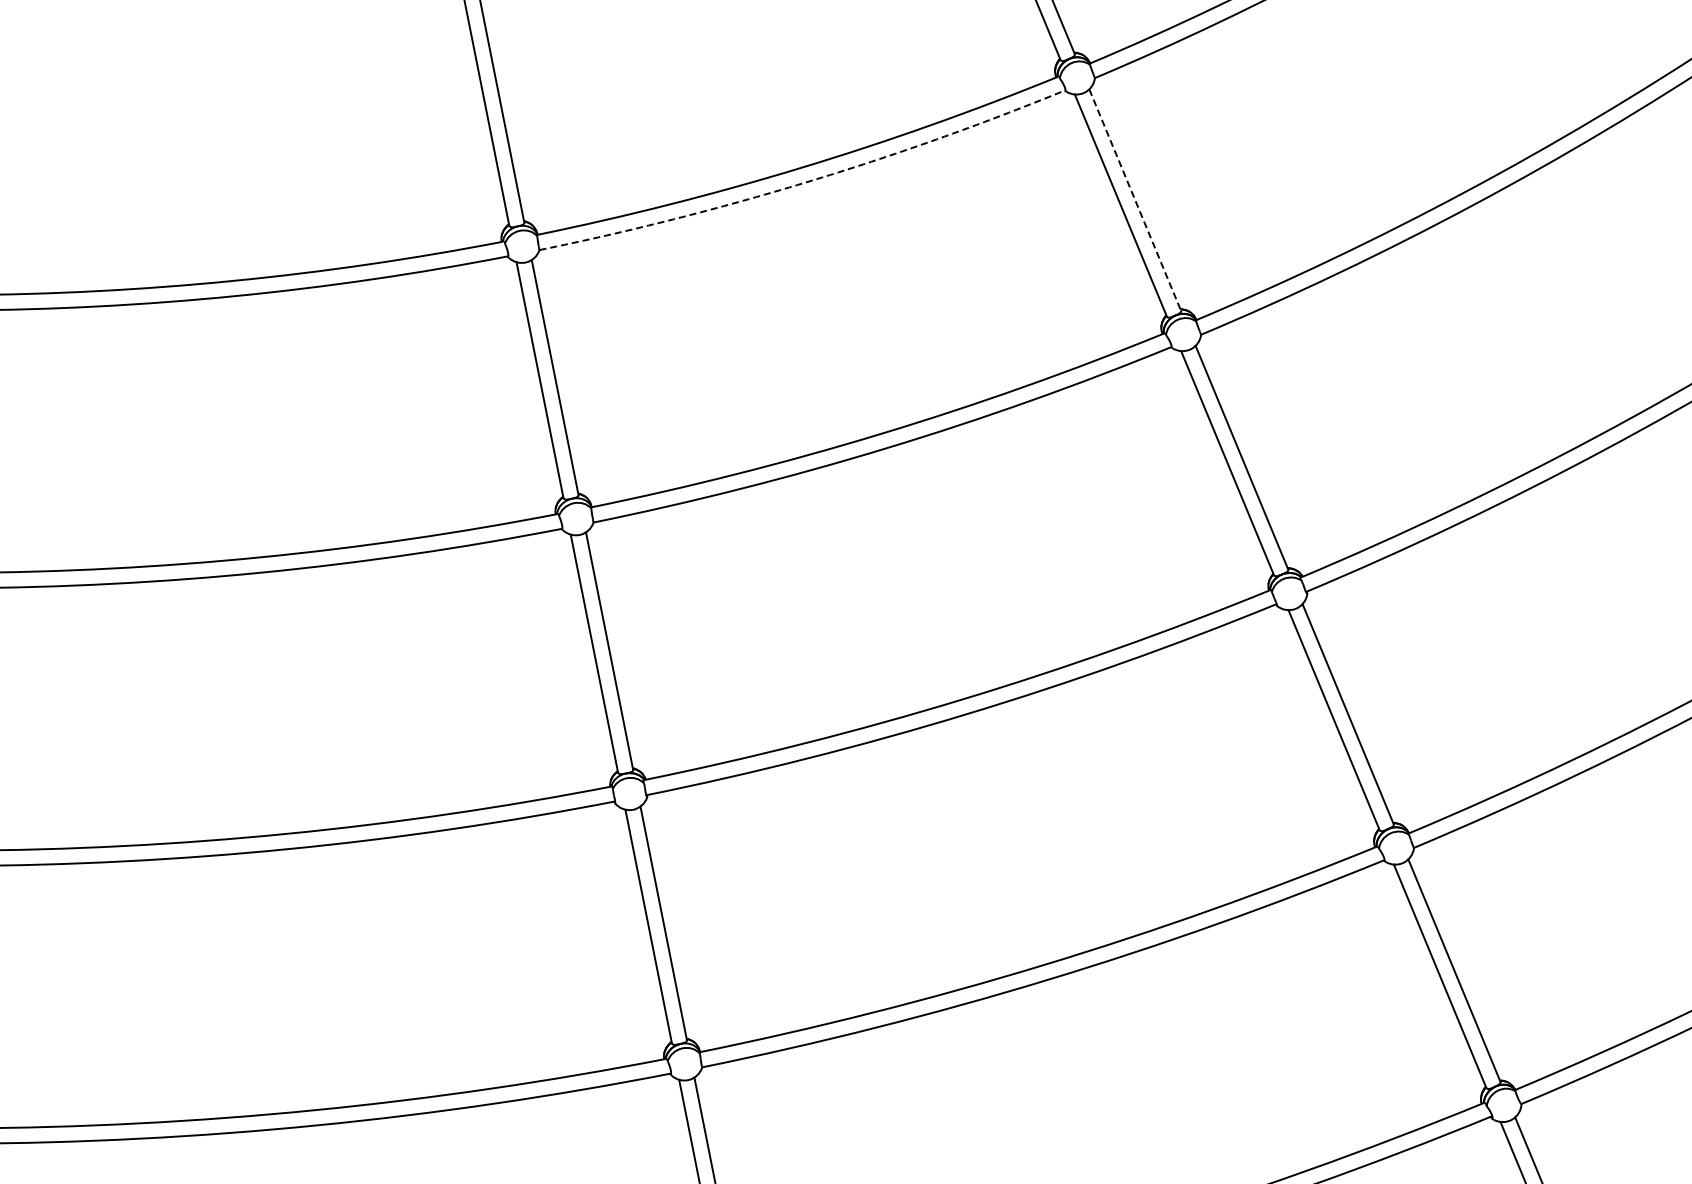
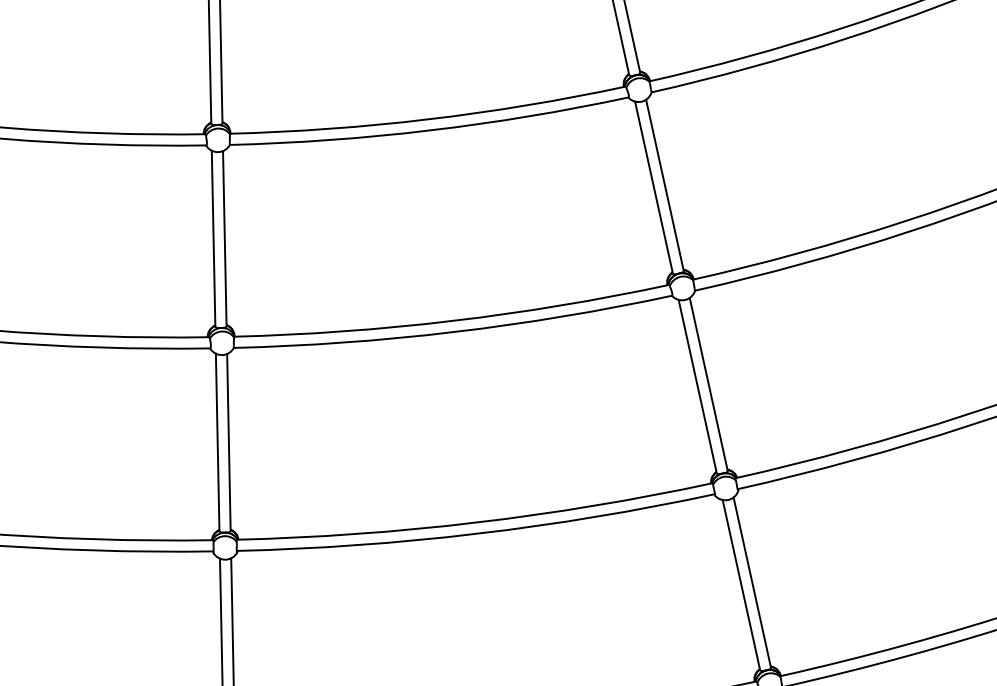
arc: (805, 182) -> (429, 130), dashed -> solid
line: (1135, 200) -> (665, 185), dashed -> solid

